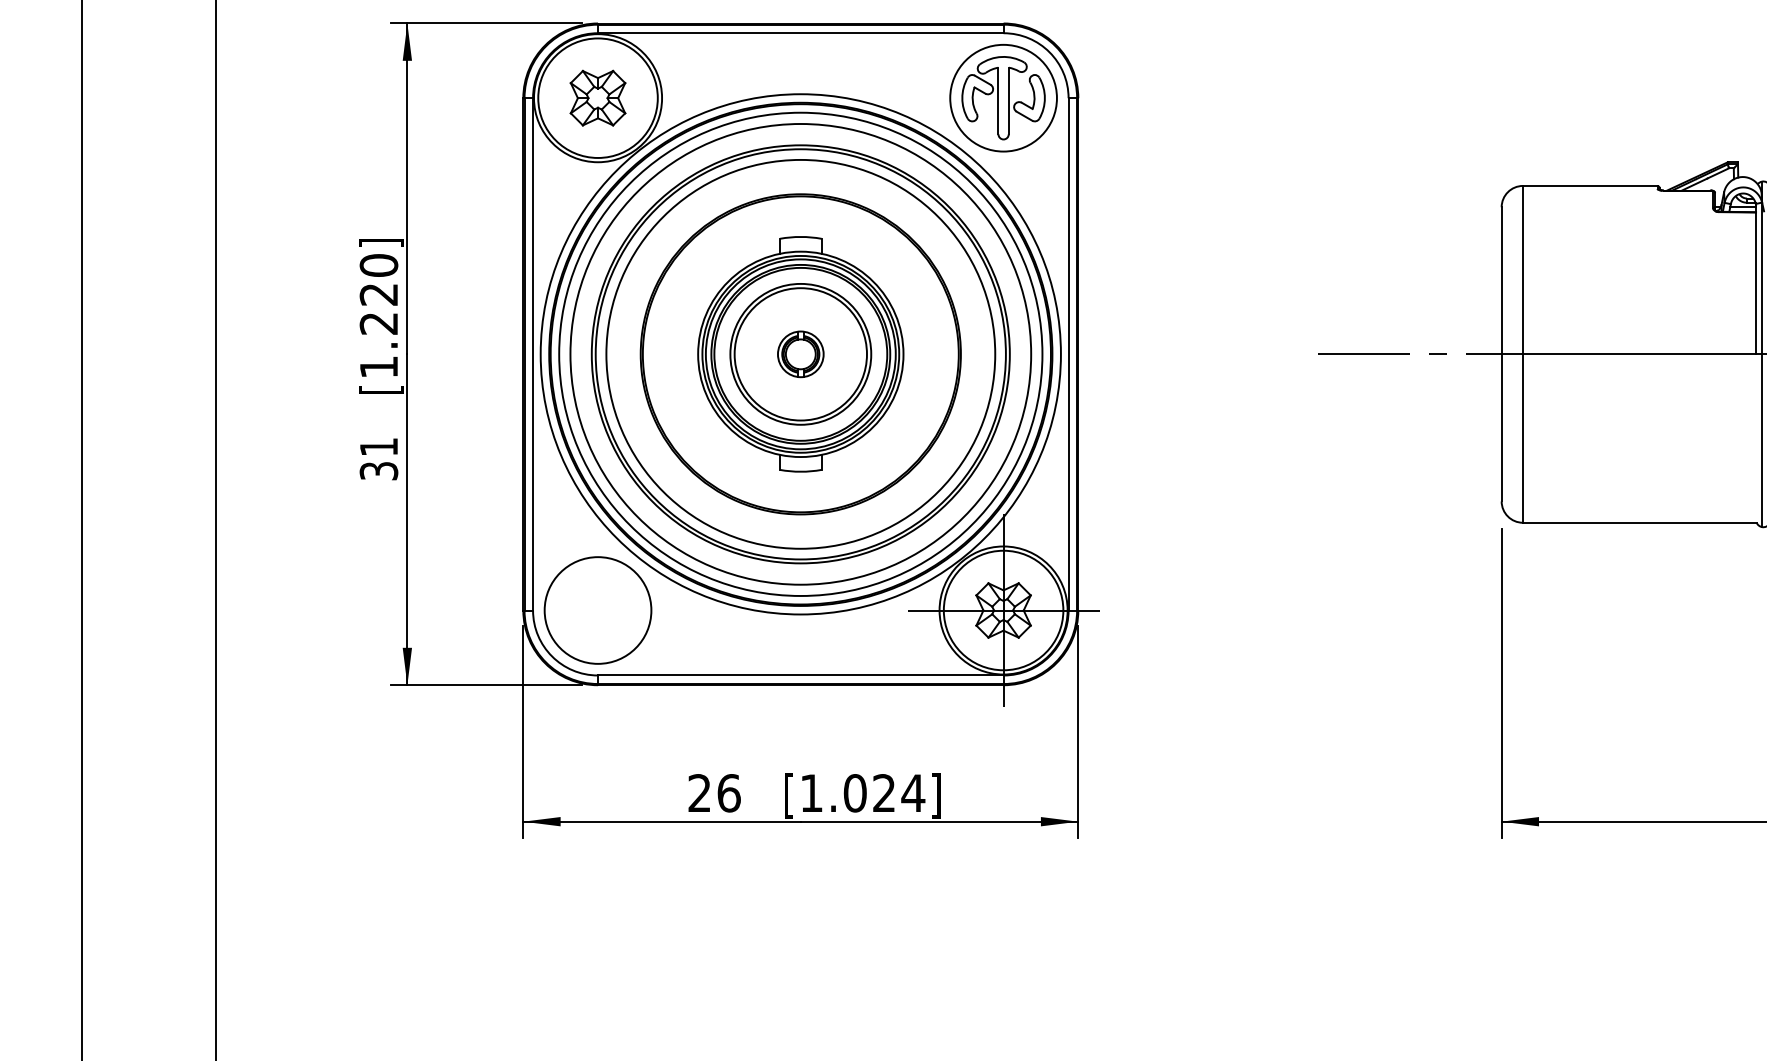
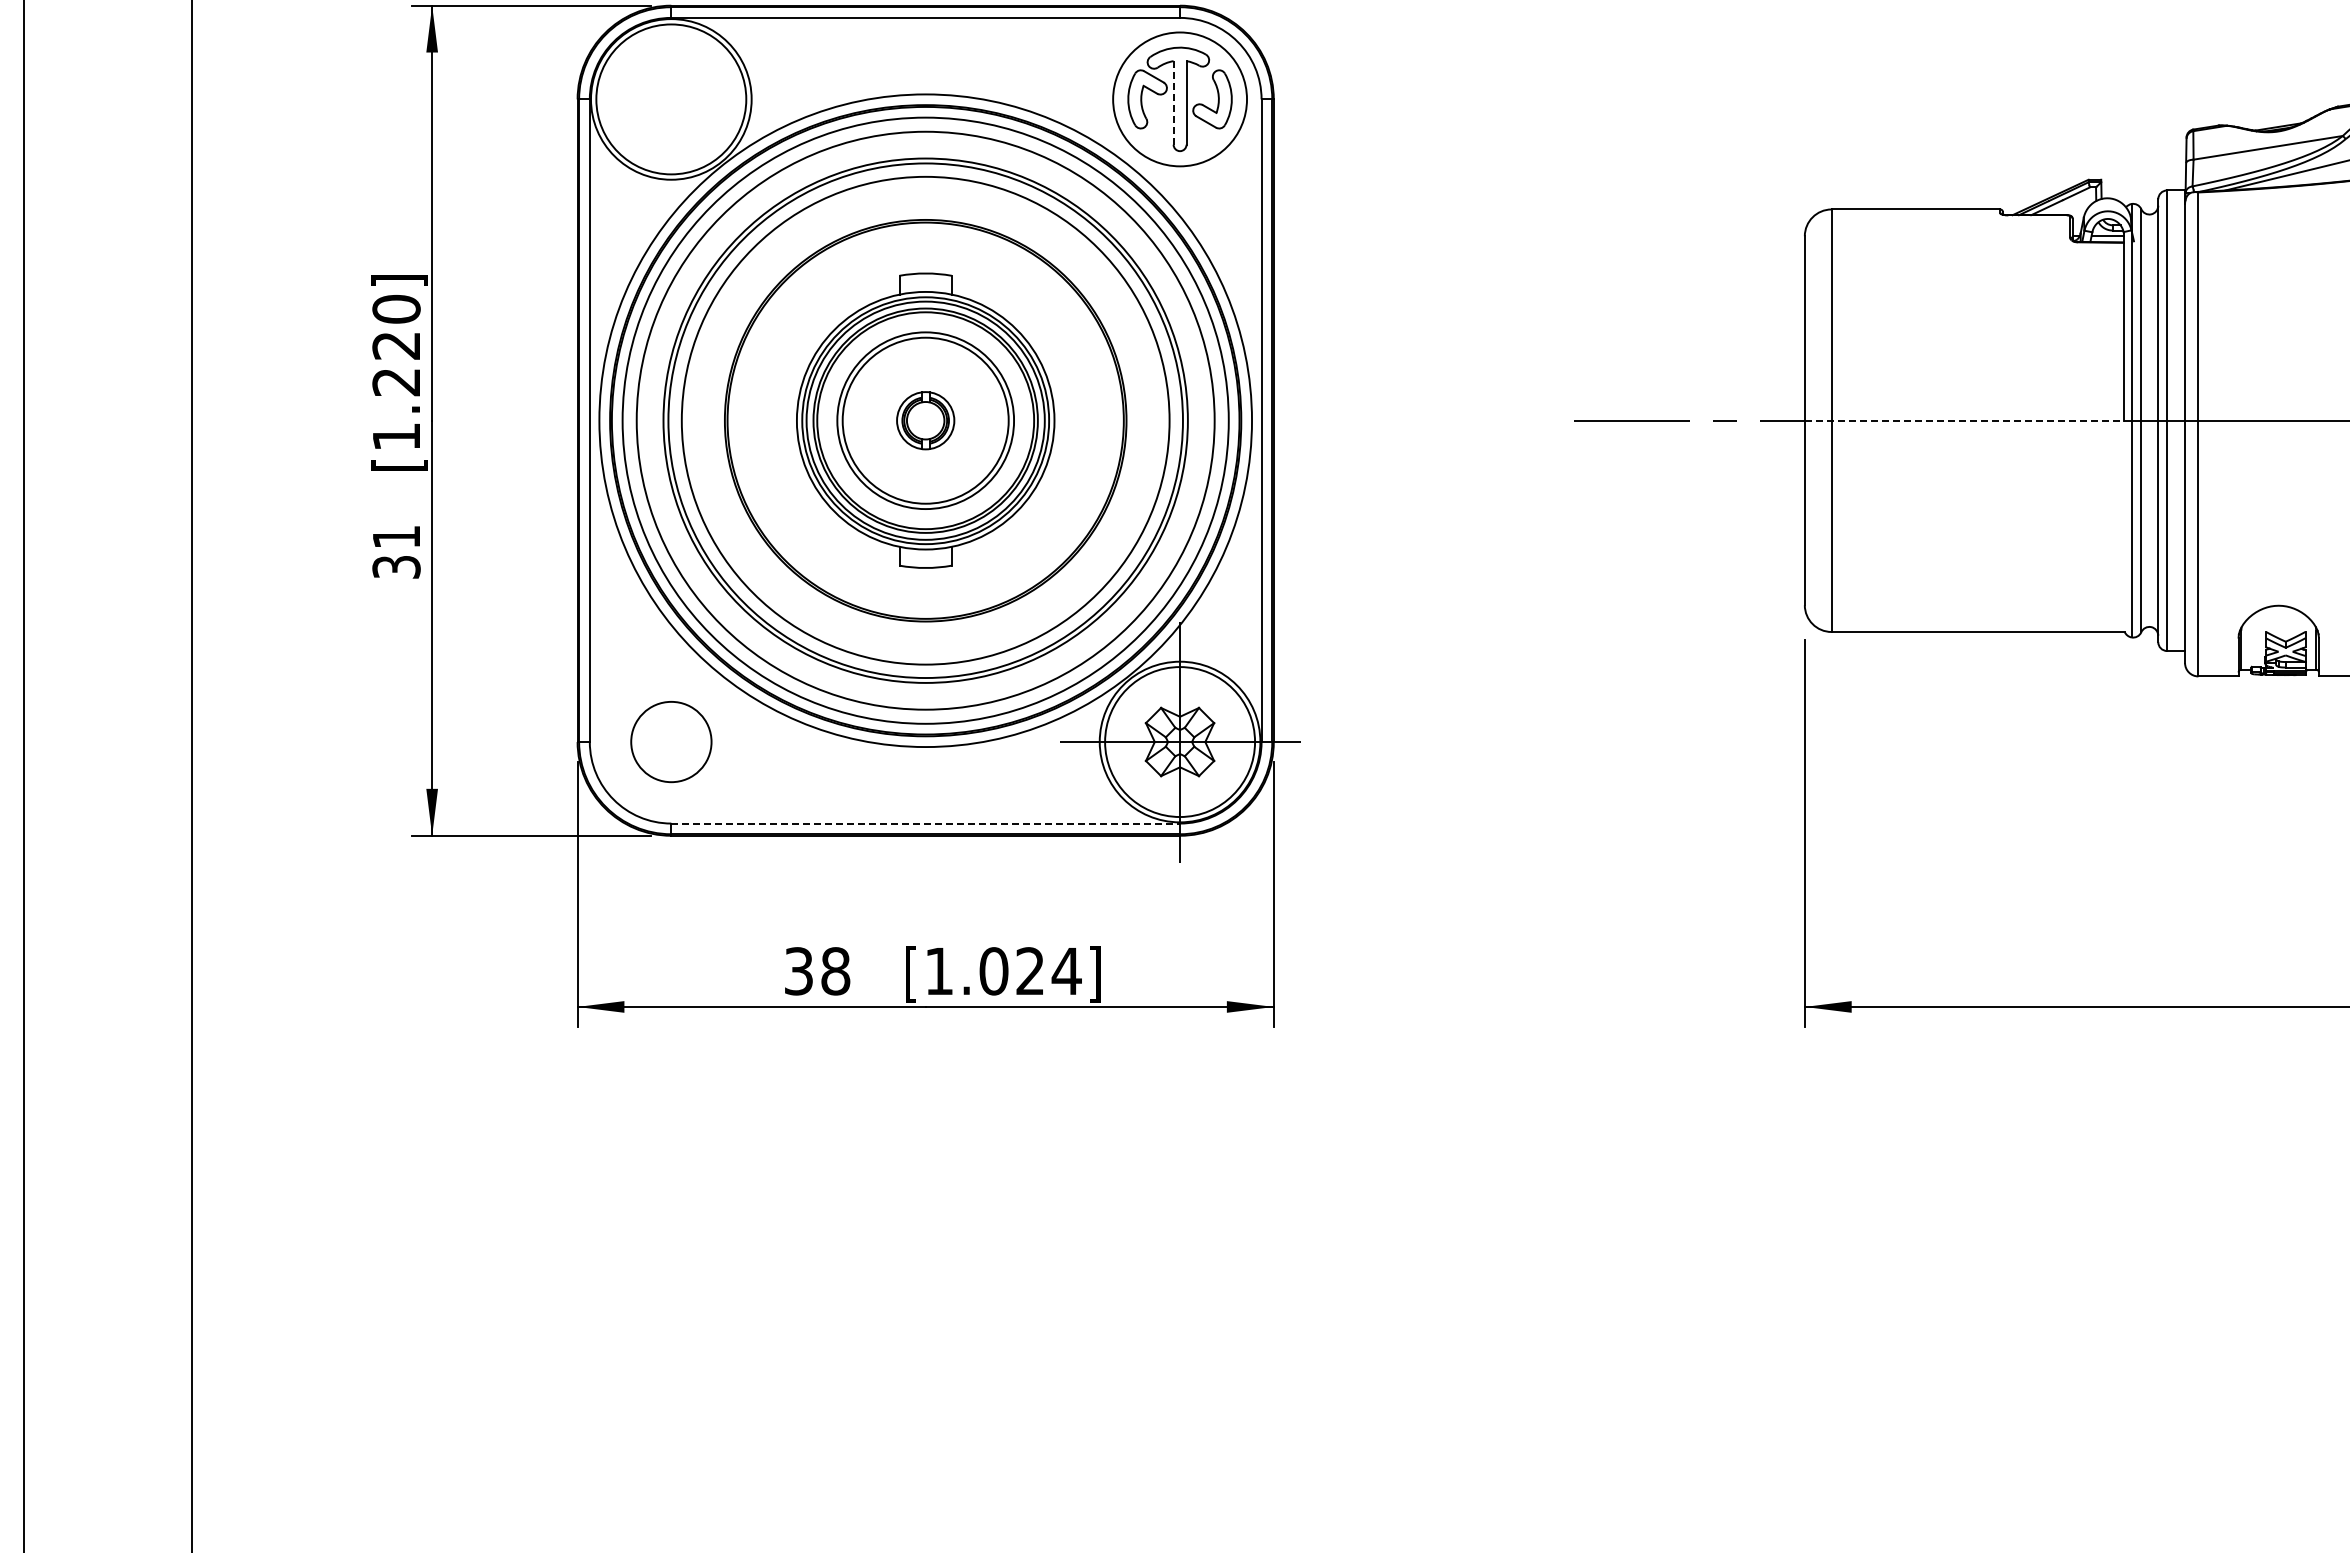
part: (598, 98) -> (671, 99), removed
line: (998, 100) -> (1173, 102), solid -> dashed
line: (1628, 354) -> (1964, 420), solid -> dashed
circle: (598, 610) -> (671, 741), size x0.6
line: (801, 675) -> (926, 823), solid -> dashed
text: (714, 793) -> (817, 971), 26 -> 38

